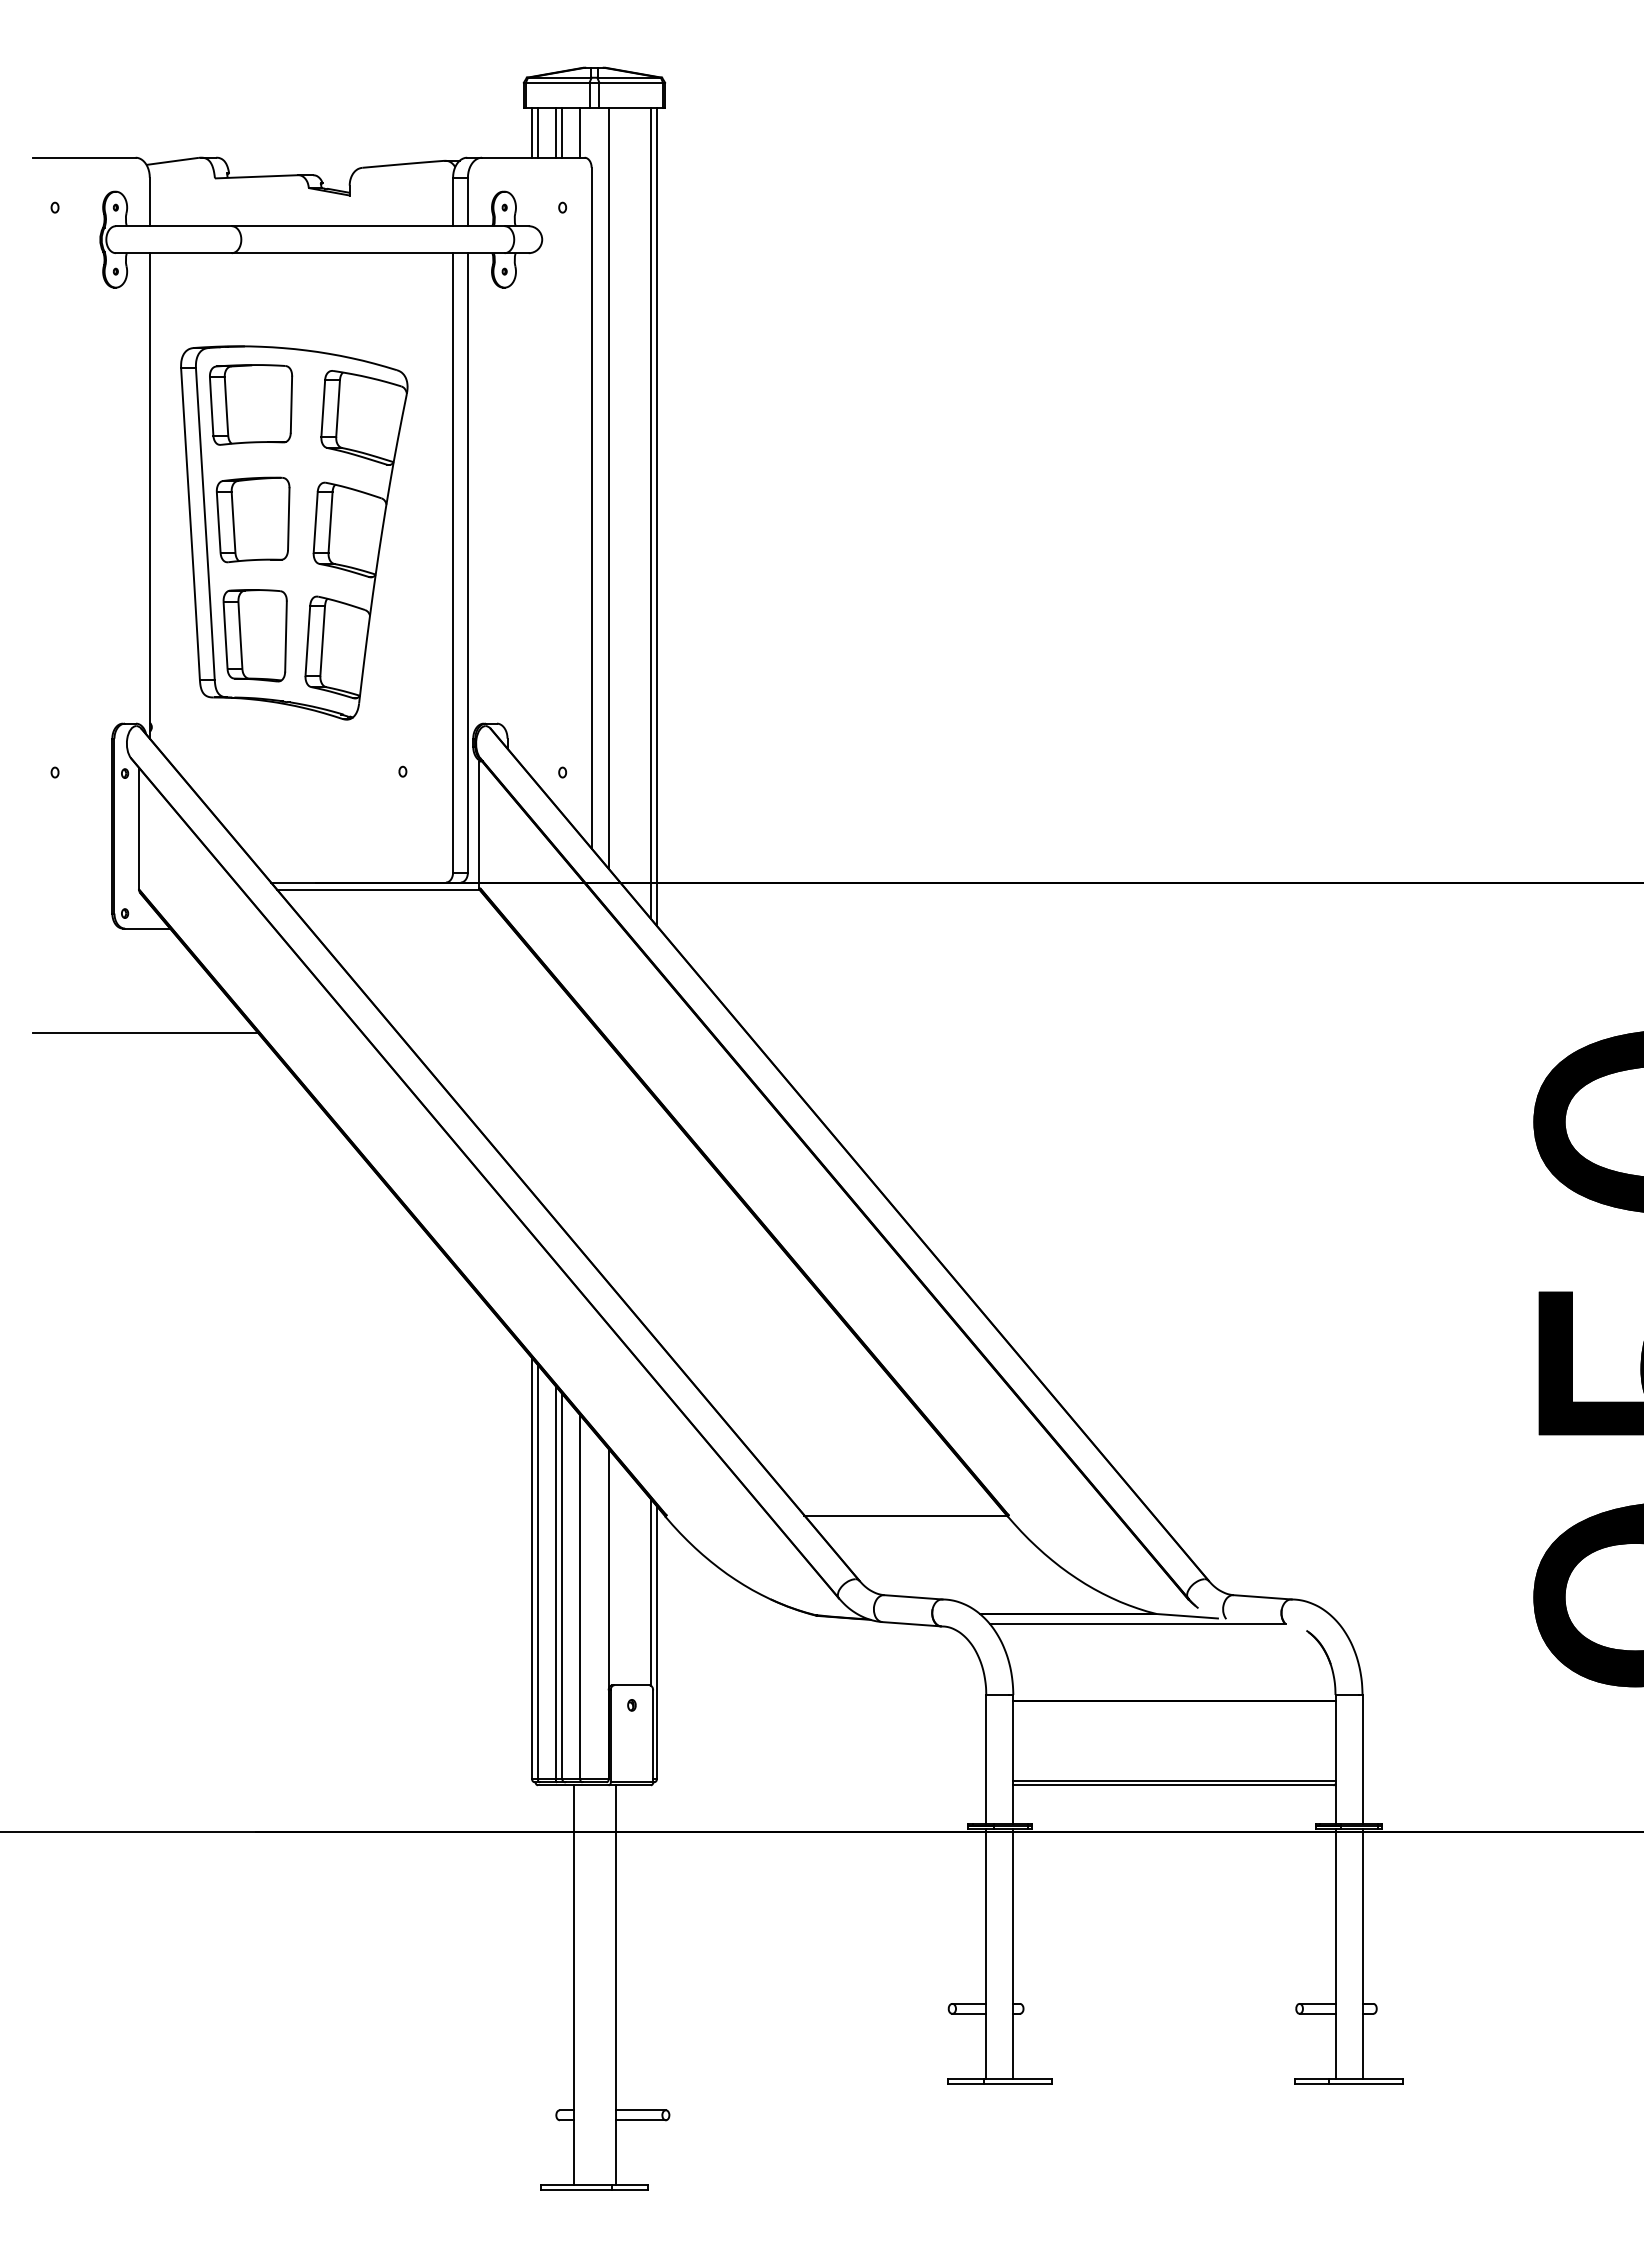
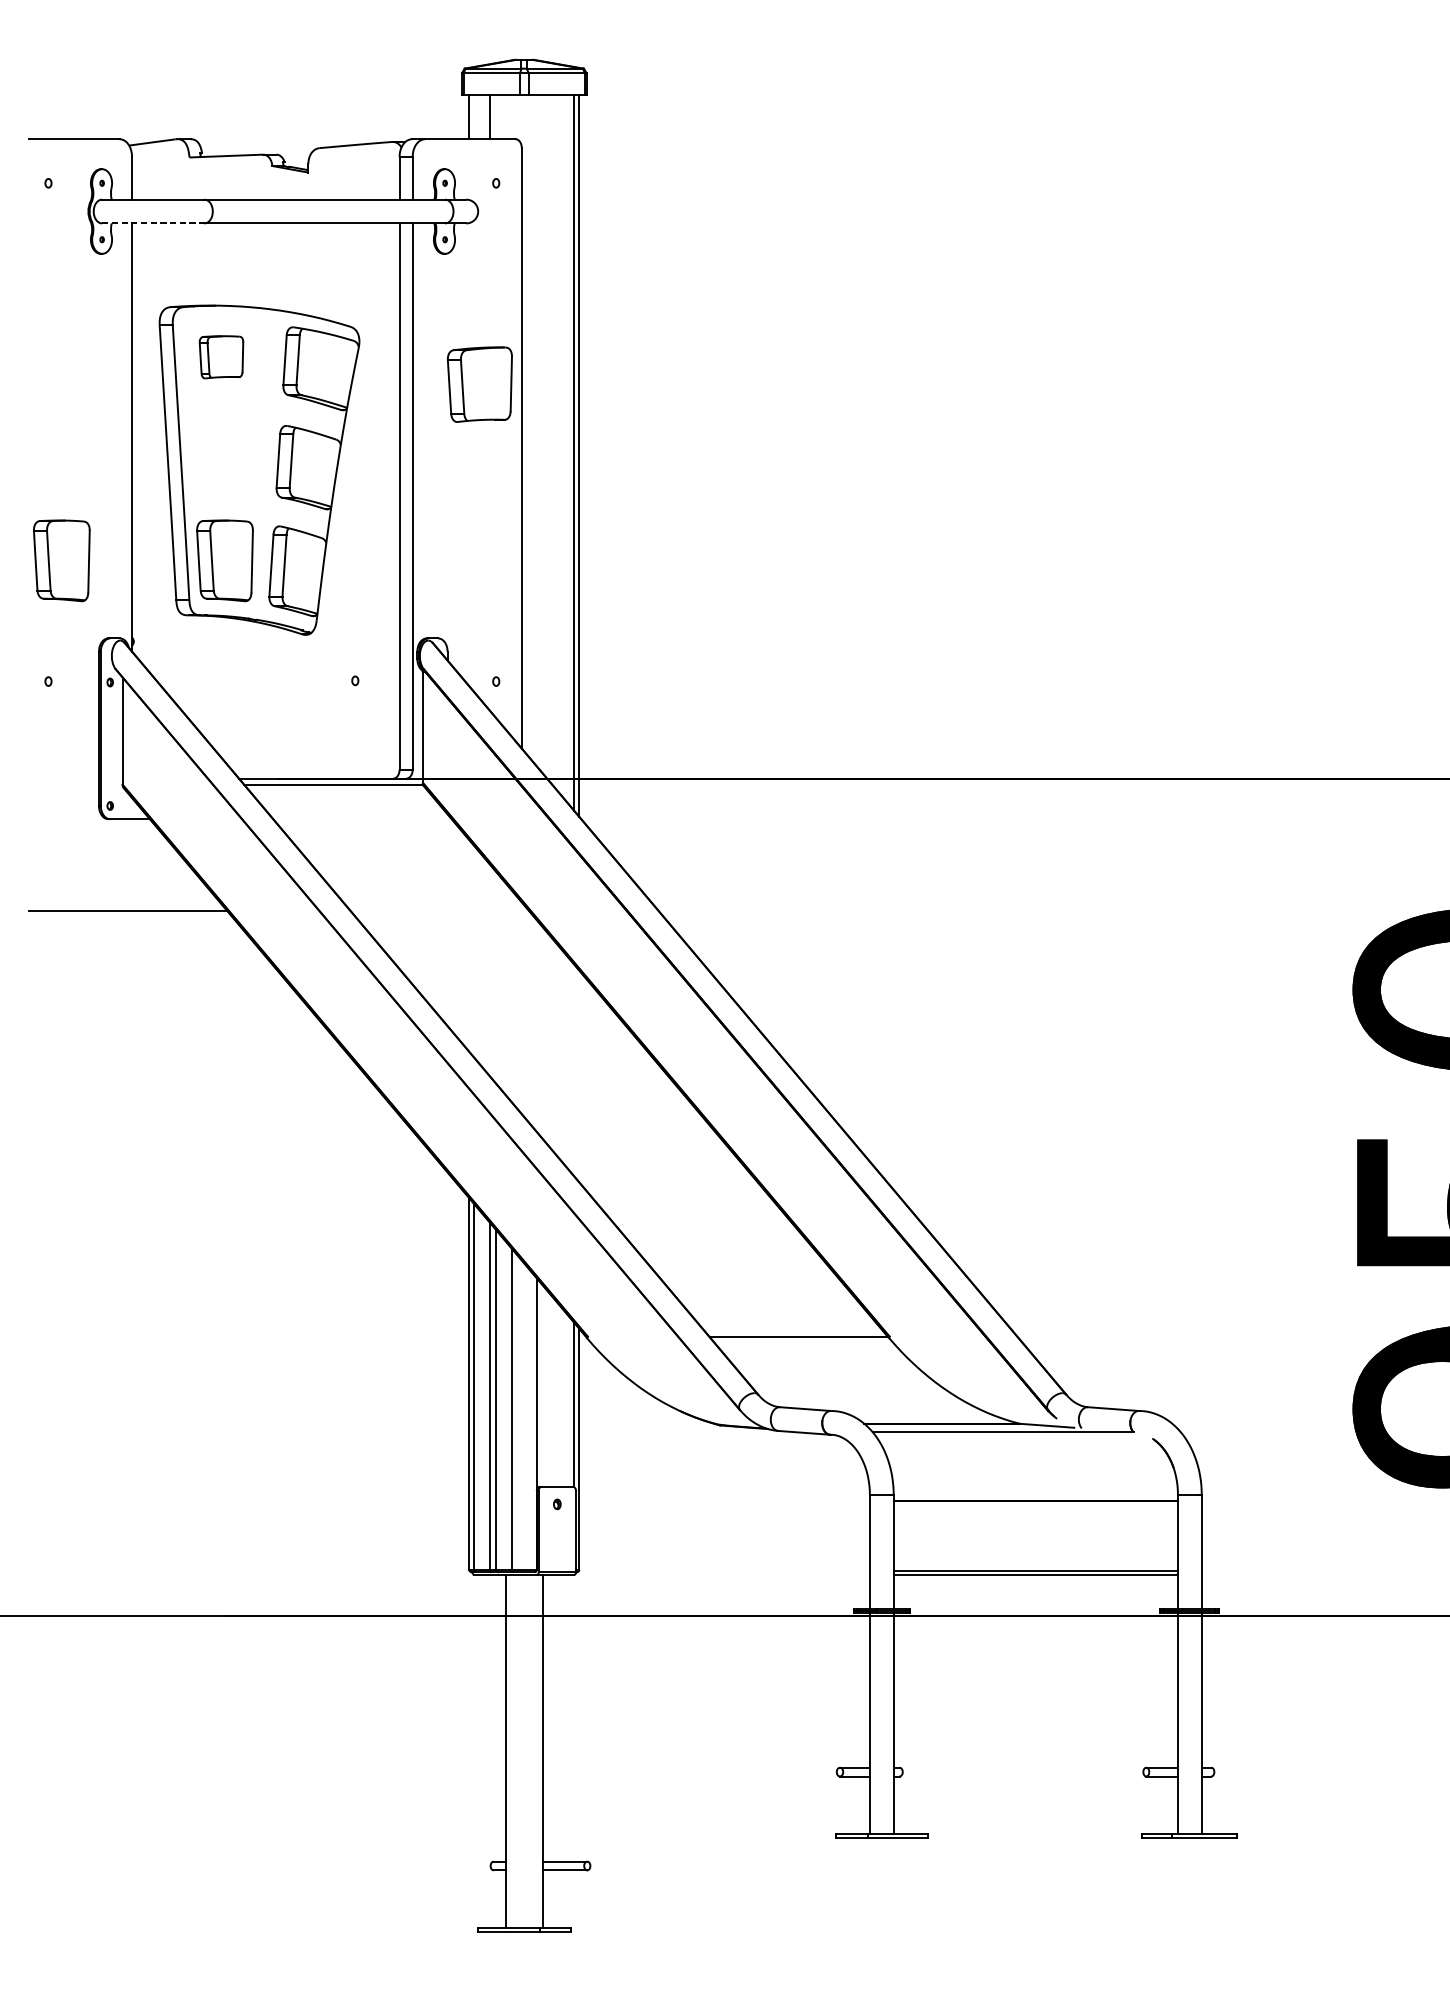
line: (537, 132) -> (474, 116), removed
line: (562, 132) -> (496, 116), removed
line: (580, 132) -> (511, 116), removed
line: (173, 253) -> (152, 223), solid -> dashed
part: (251, 404) -> (221, 356), size x0.6
line: (608, 487) -> (536, 430), removed
part: (252, 519) -> (479, 384), moved
part: (69, 635) -> (61, 560), added

